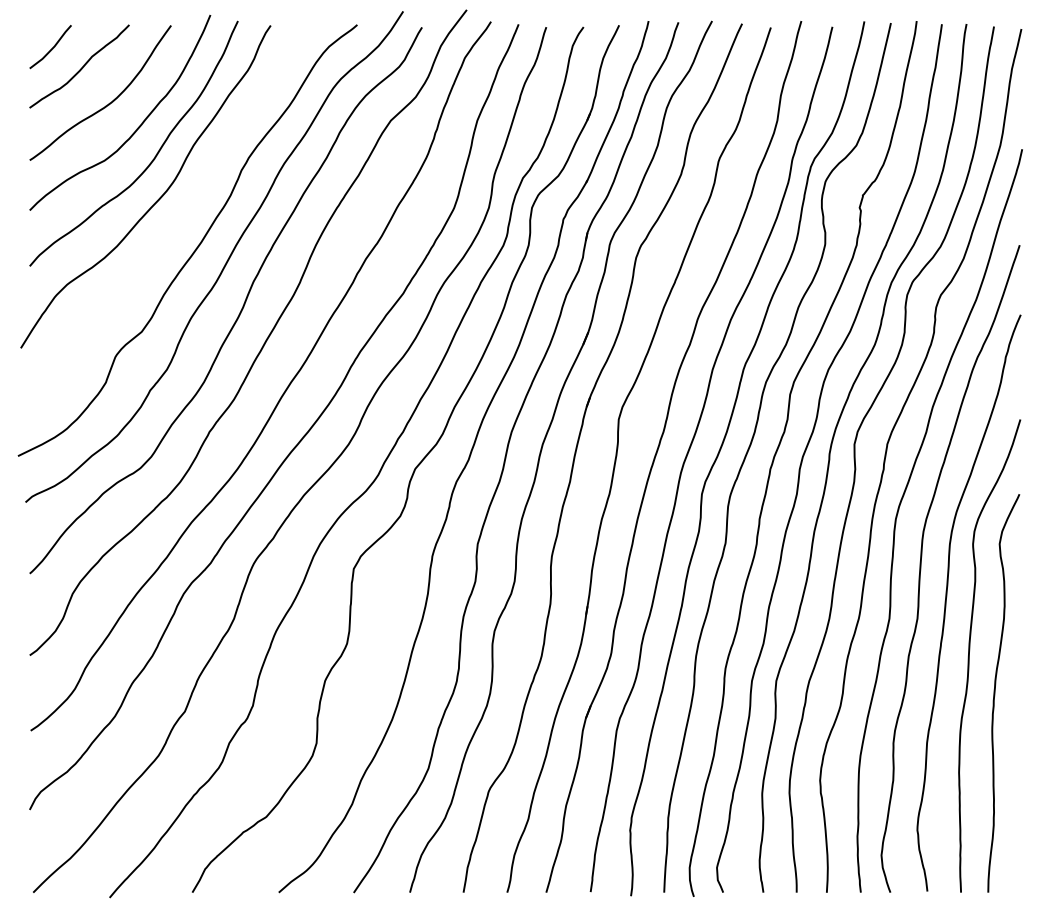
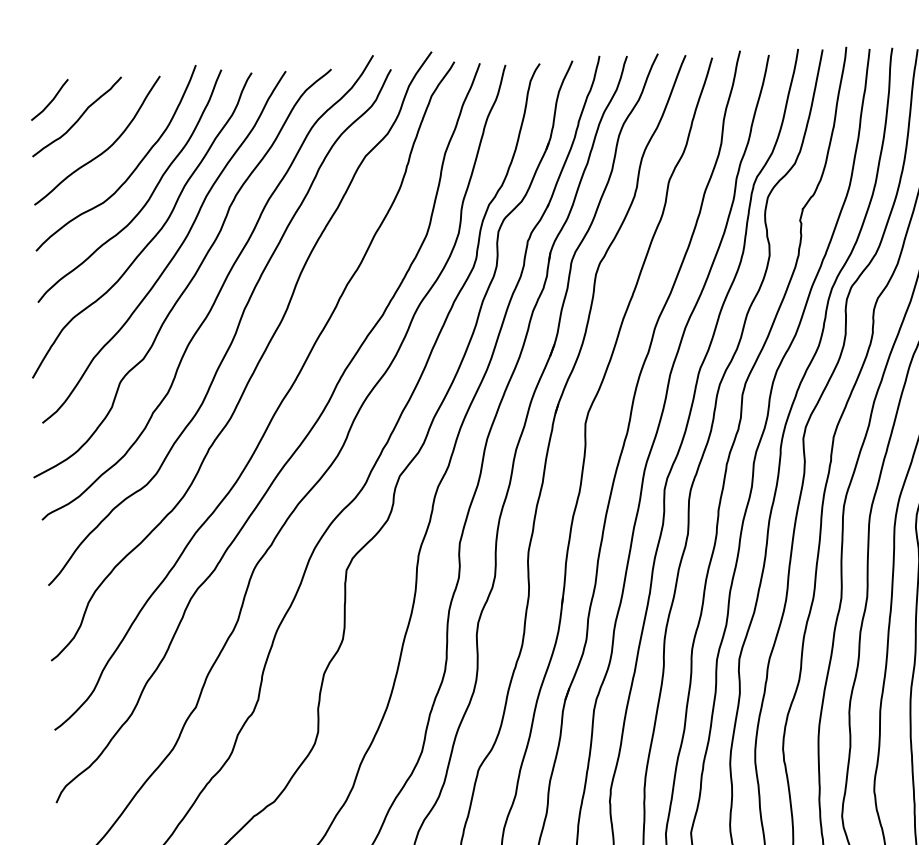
curve: (178, 220) -> (173, 255), added

